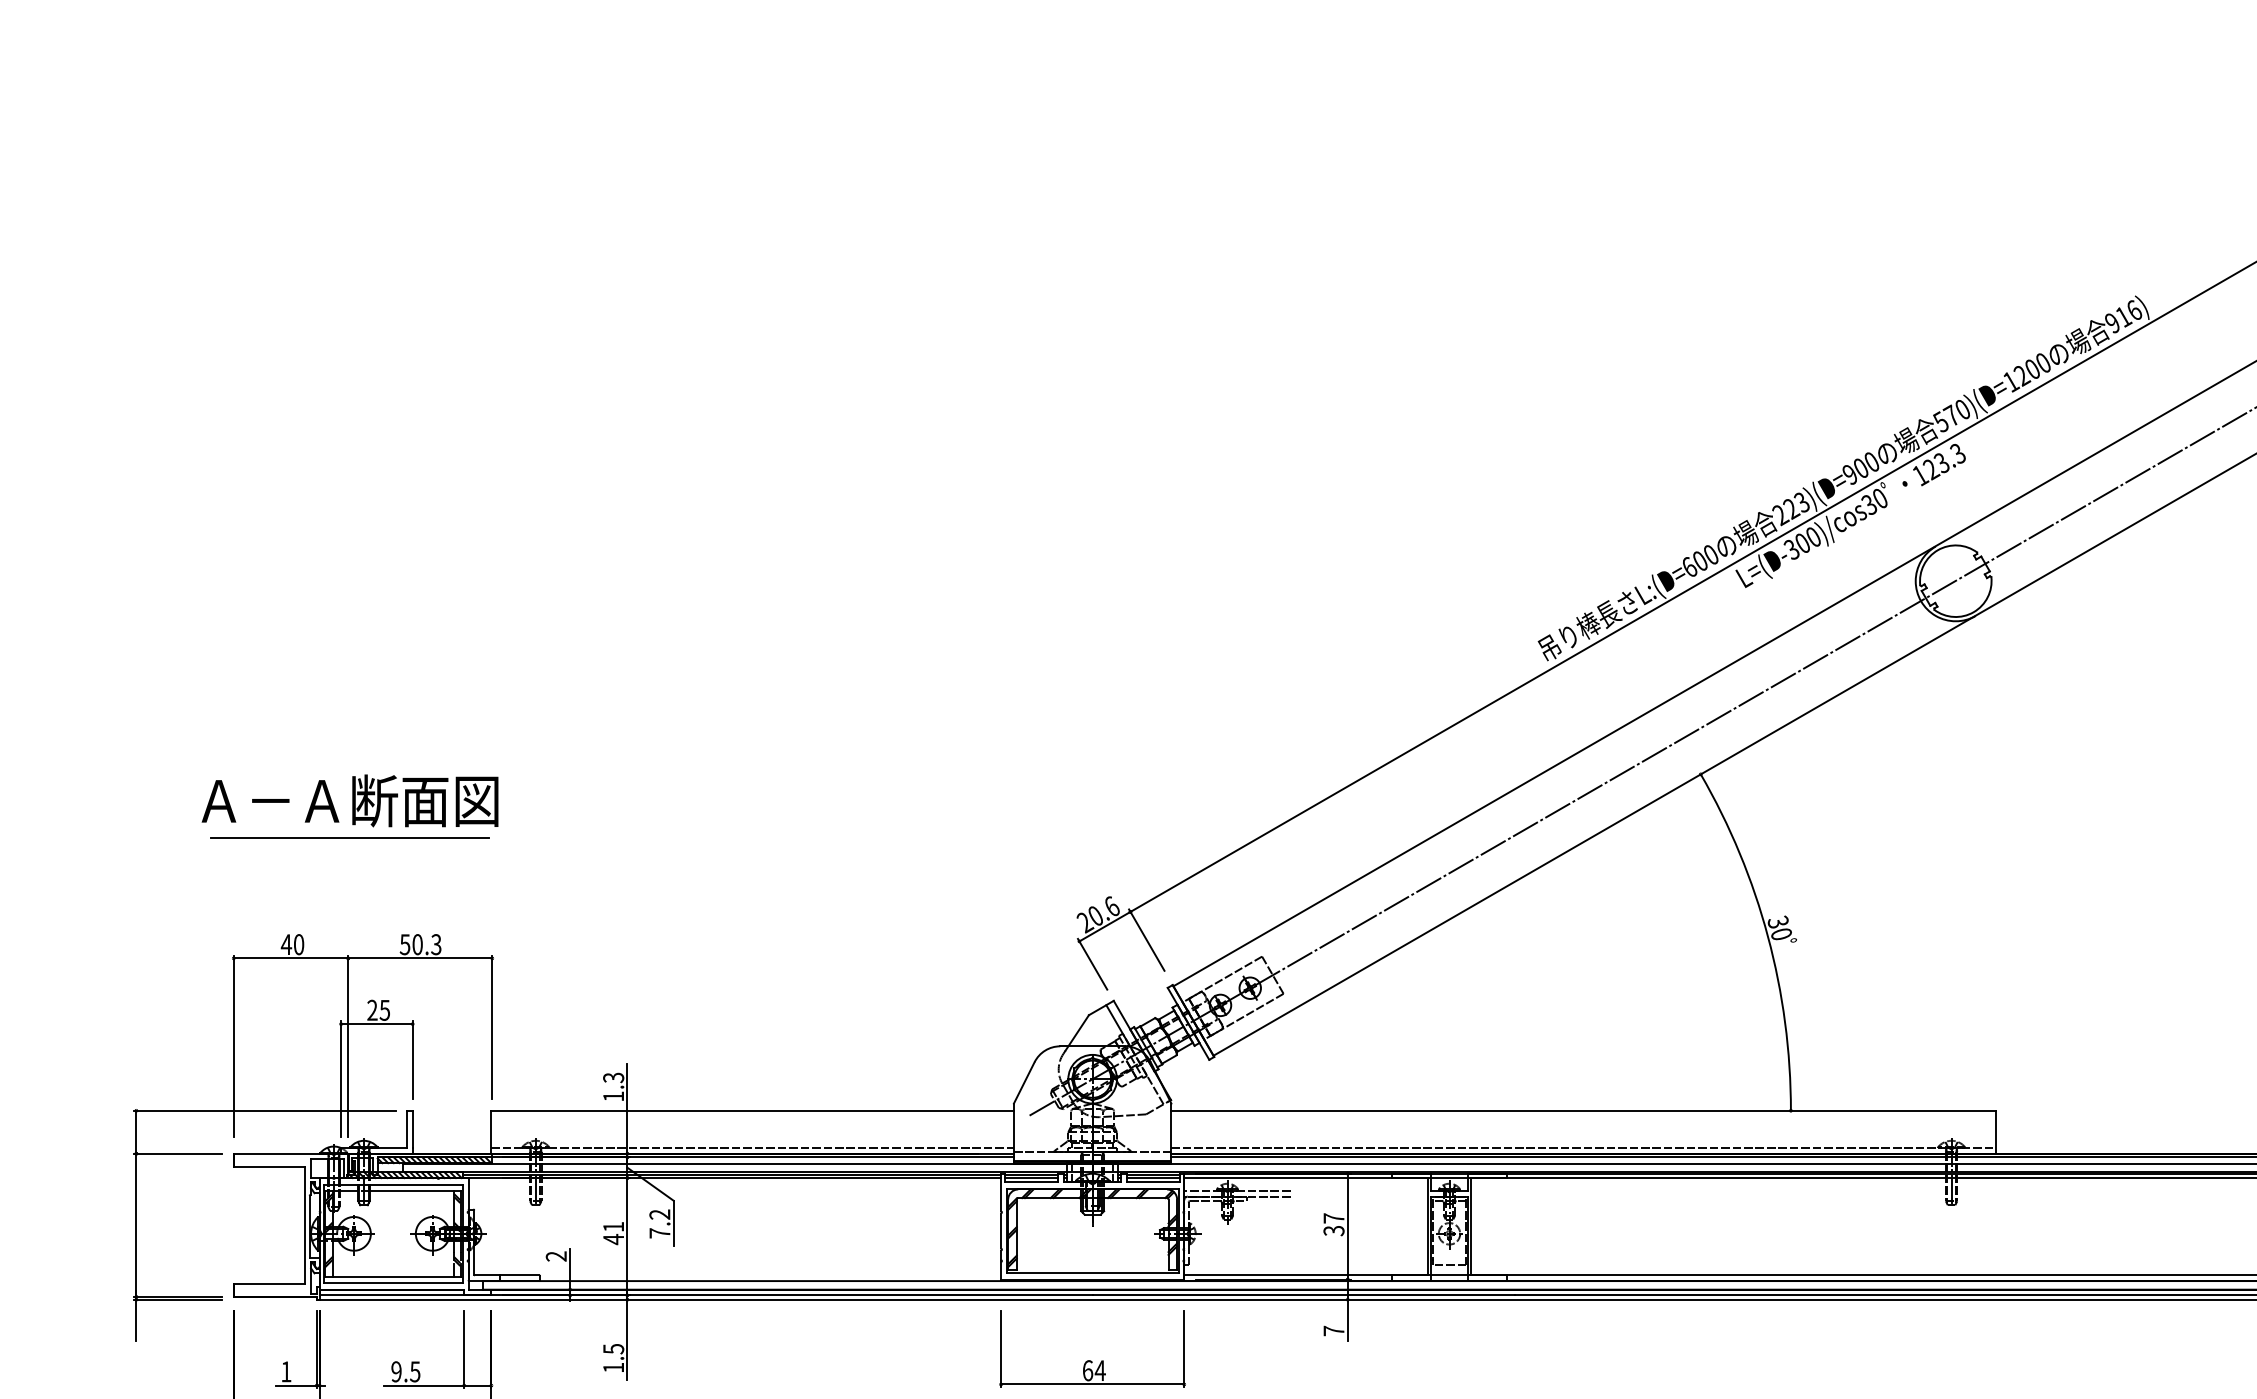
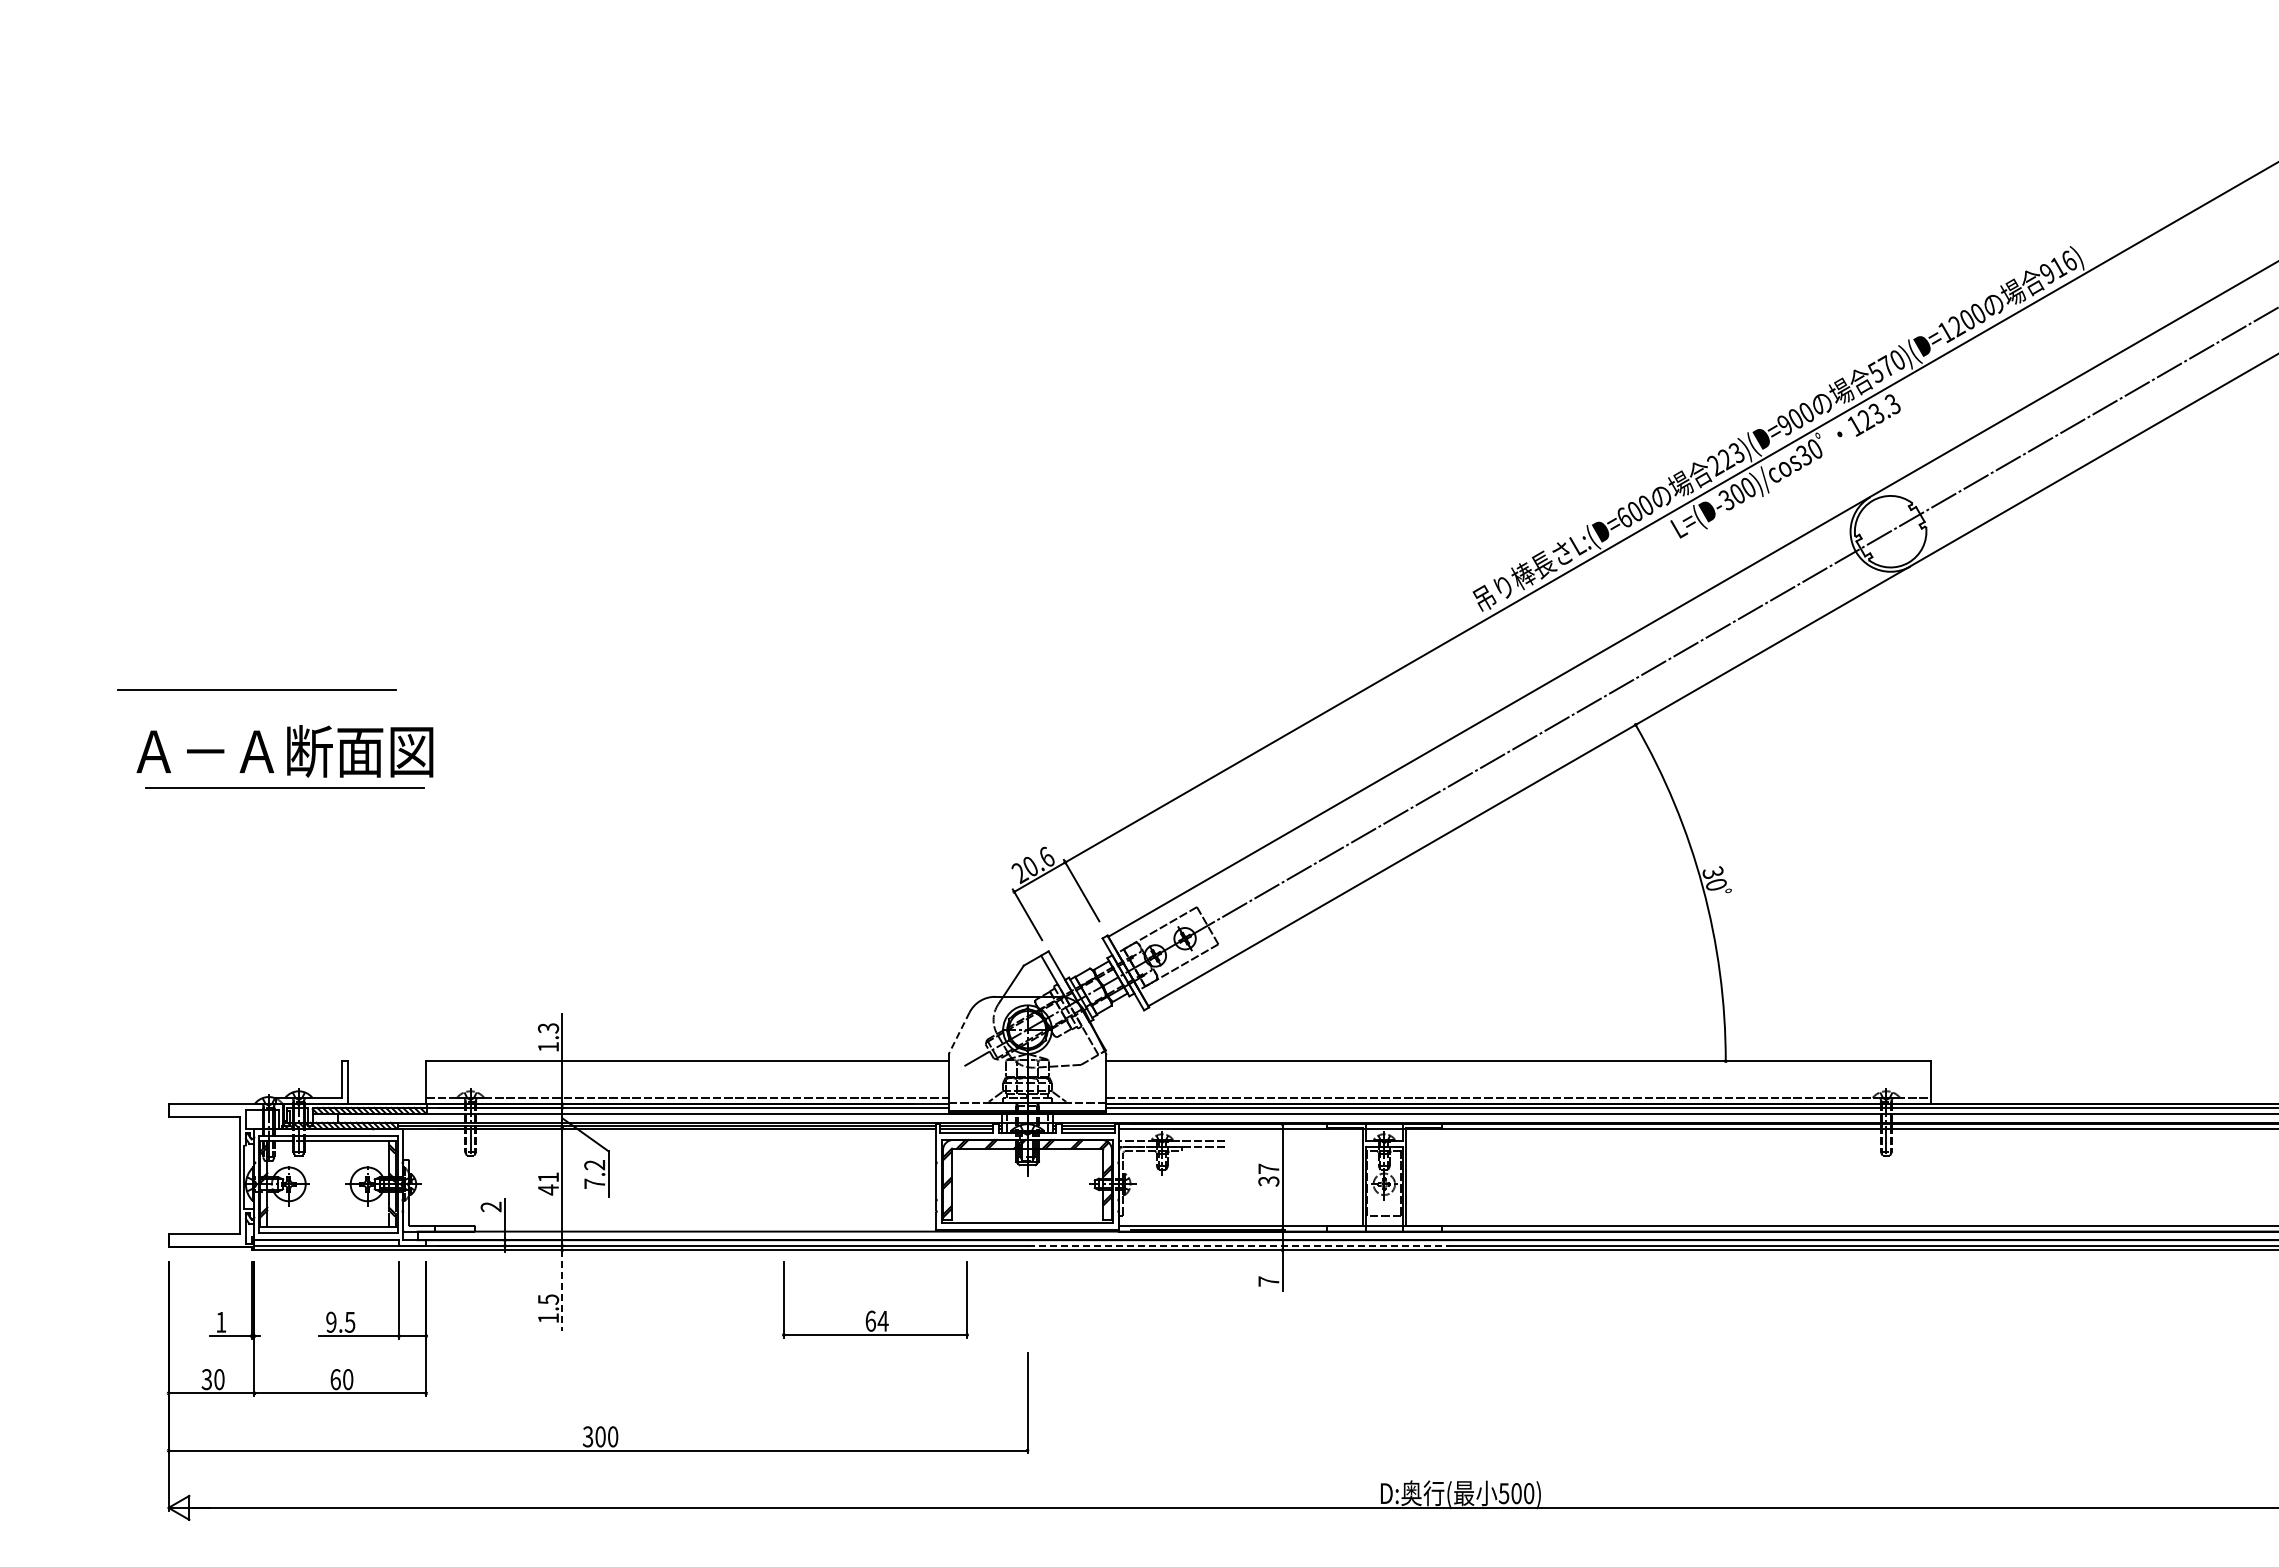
line: (321, 739) -> (256, 689), added
line: (1023, 1083) -> (958, 1033), solid -> dashed
part: (312, 1111) -> (247, 1061), removed
line: (1304, 1295) -> (1239, 1245), solid -> dashed
line: (627, 1340) -> (562, 1290), solid -> dashed
part: (1090, 1360) -> (873, 1310), moved

